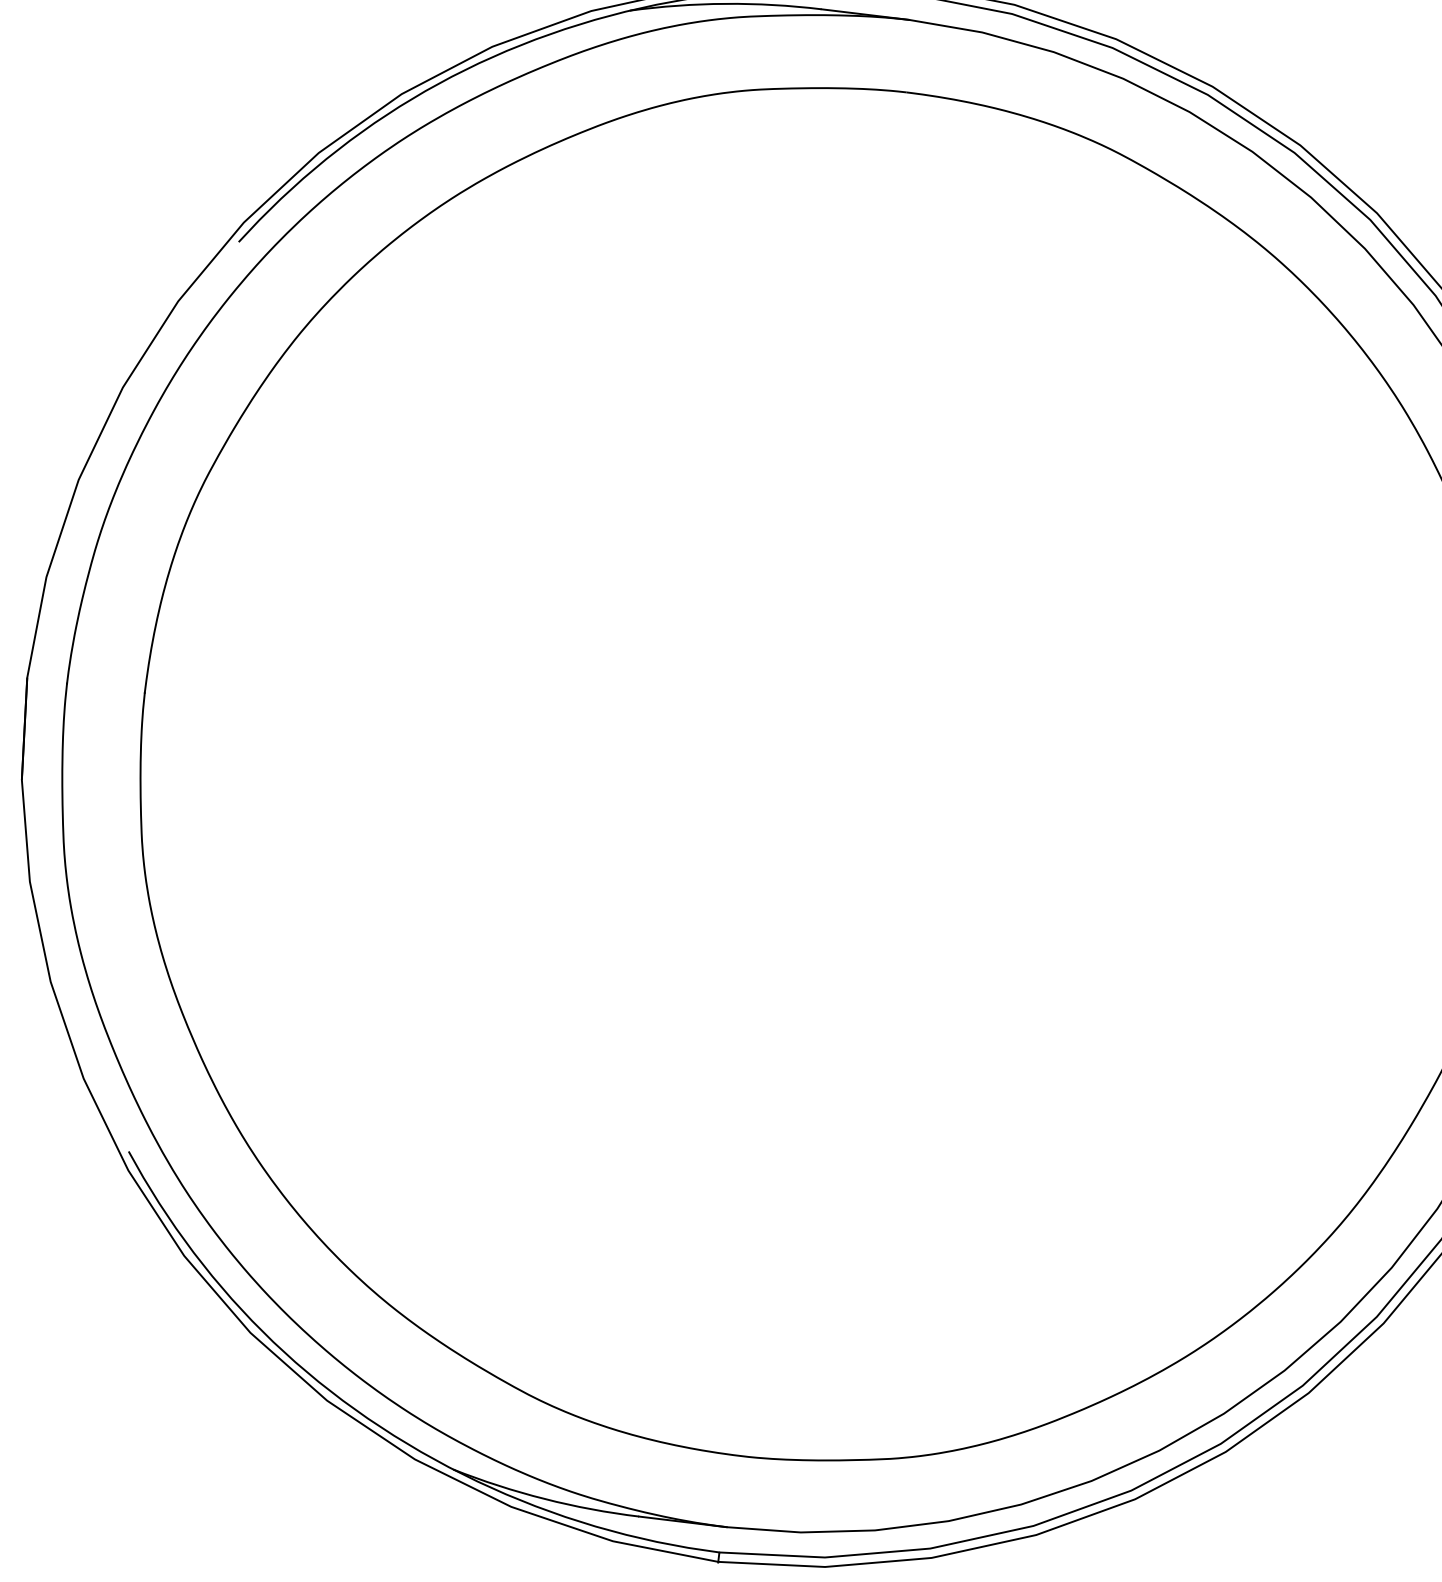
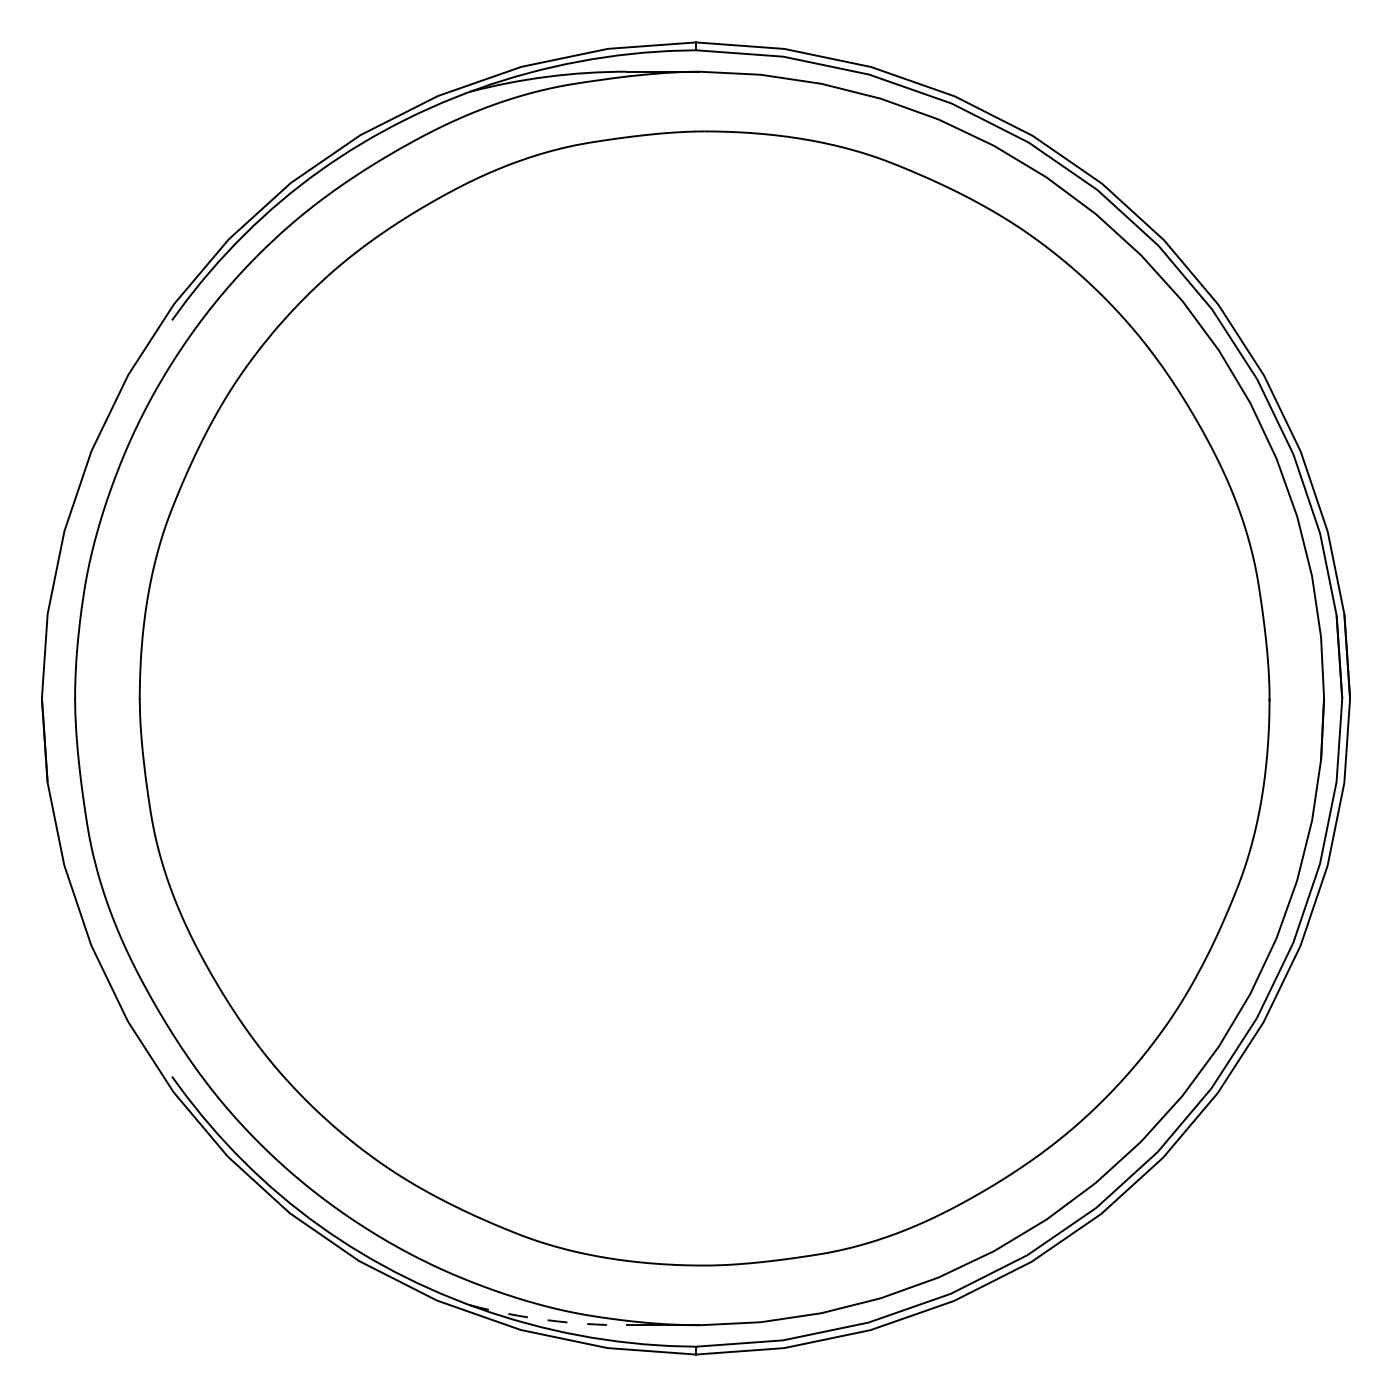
line: (544, 1499) -> (547, 1320), solid -> dashed

